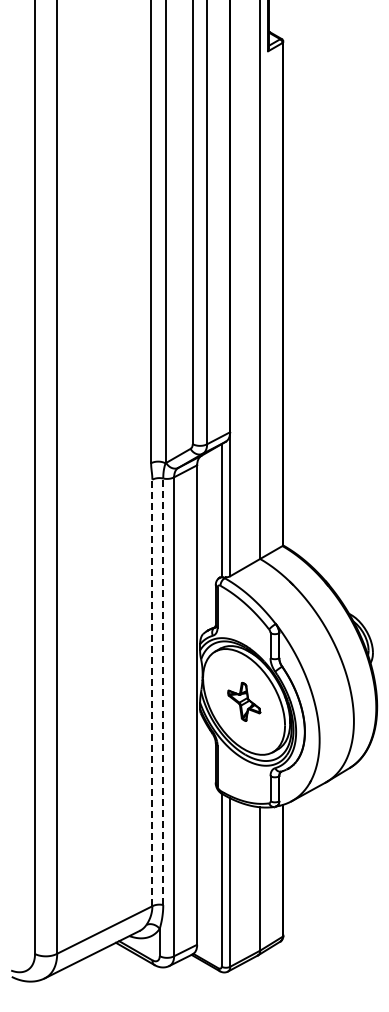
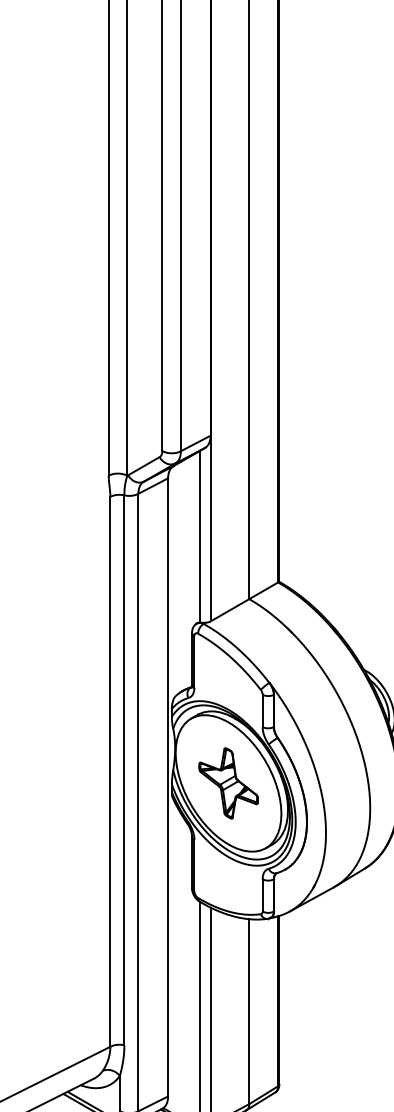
line: (163, 691) -> (124, 769), dashed -> solid
line: (152, 692) -> (110, 771), dashed -> solid
part: (243, 701) -> (227, 782), size x1.43

